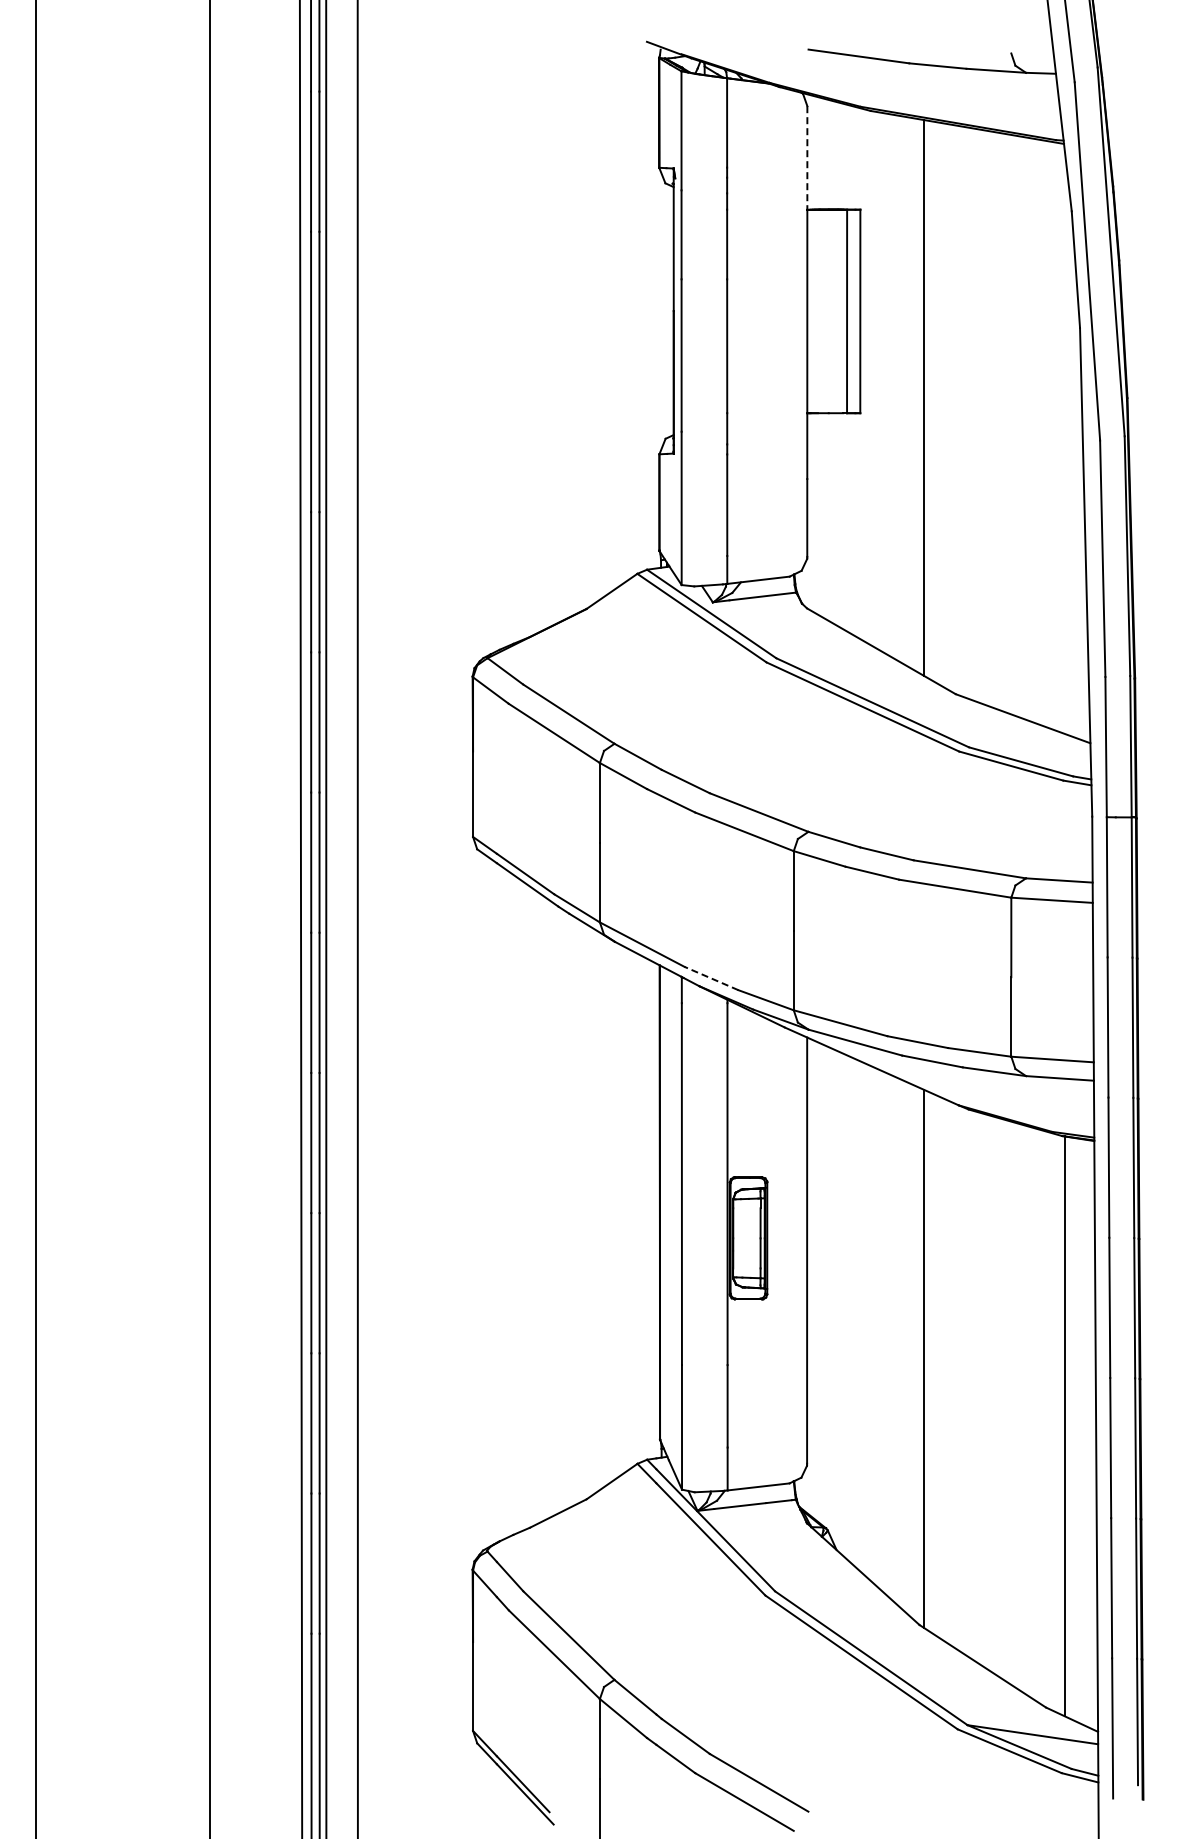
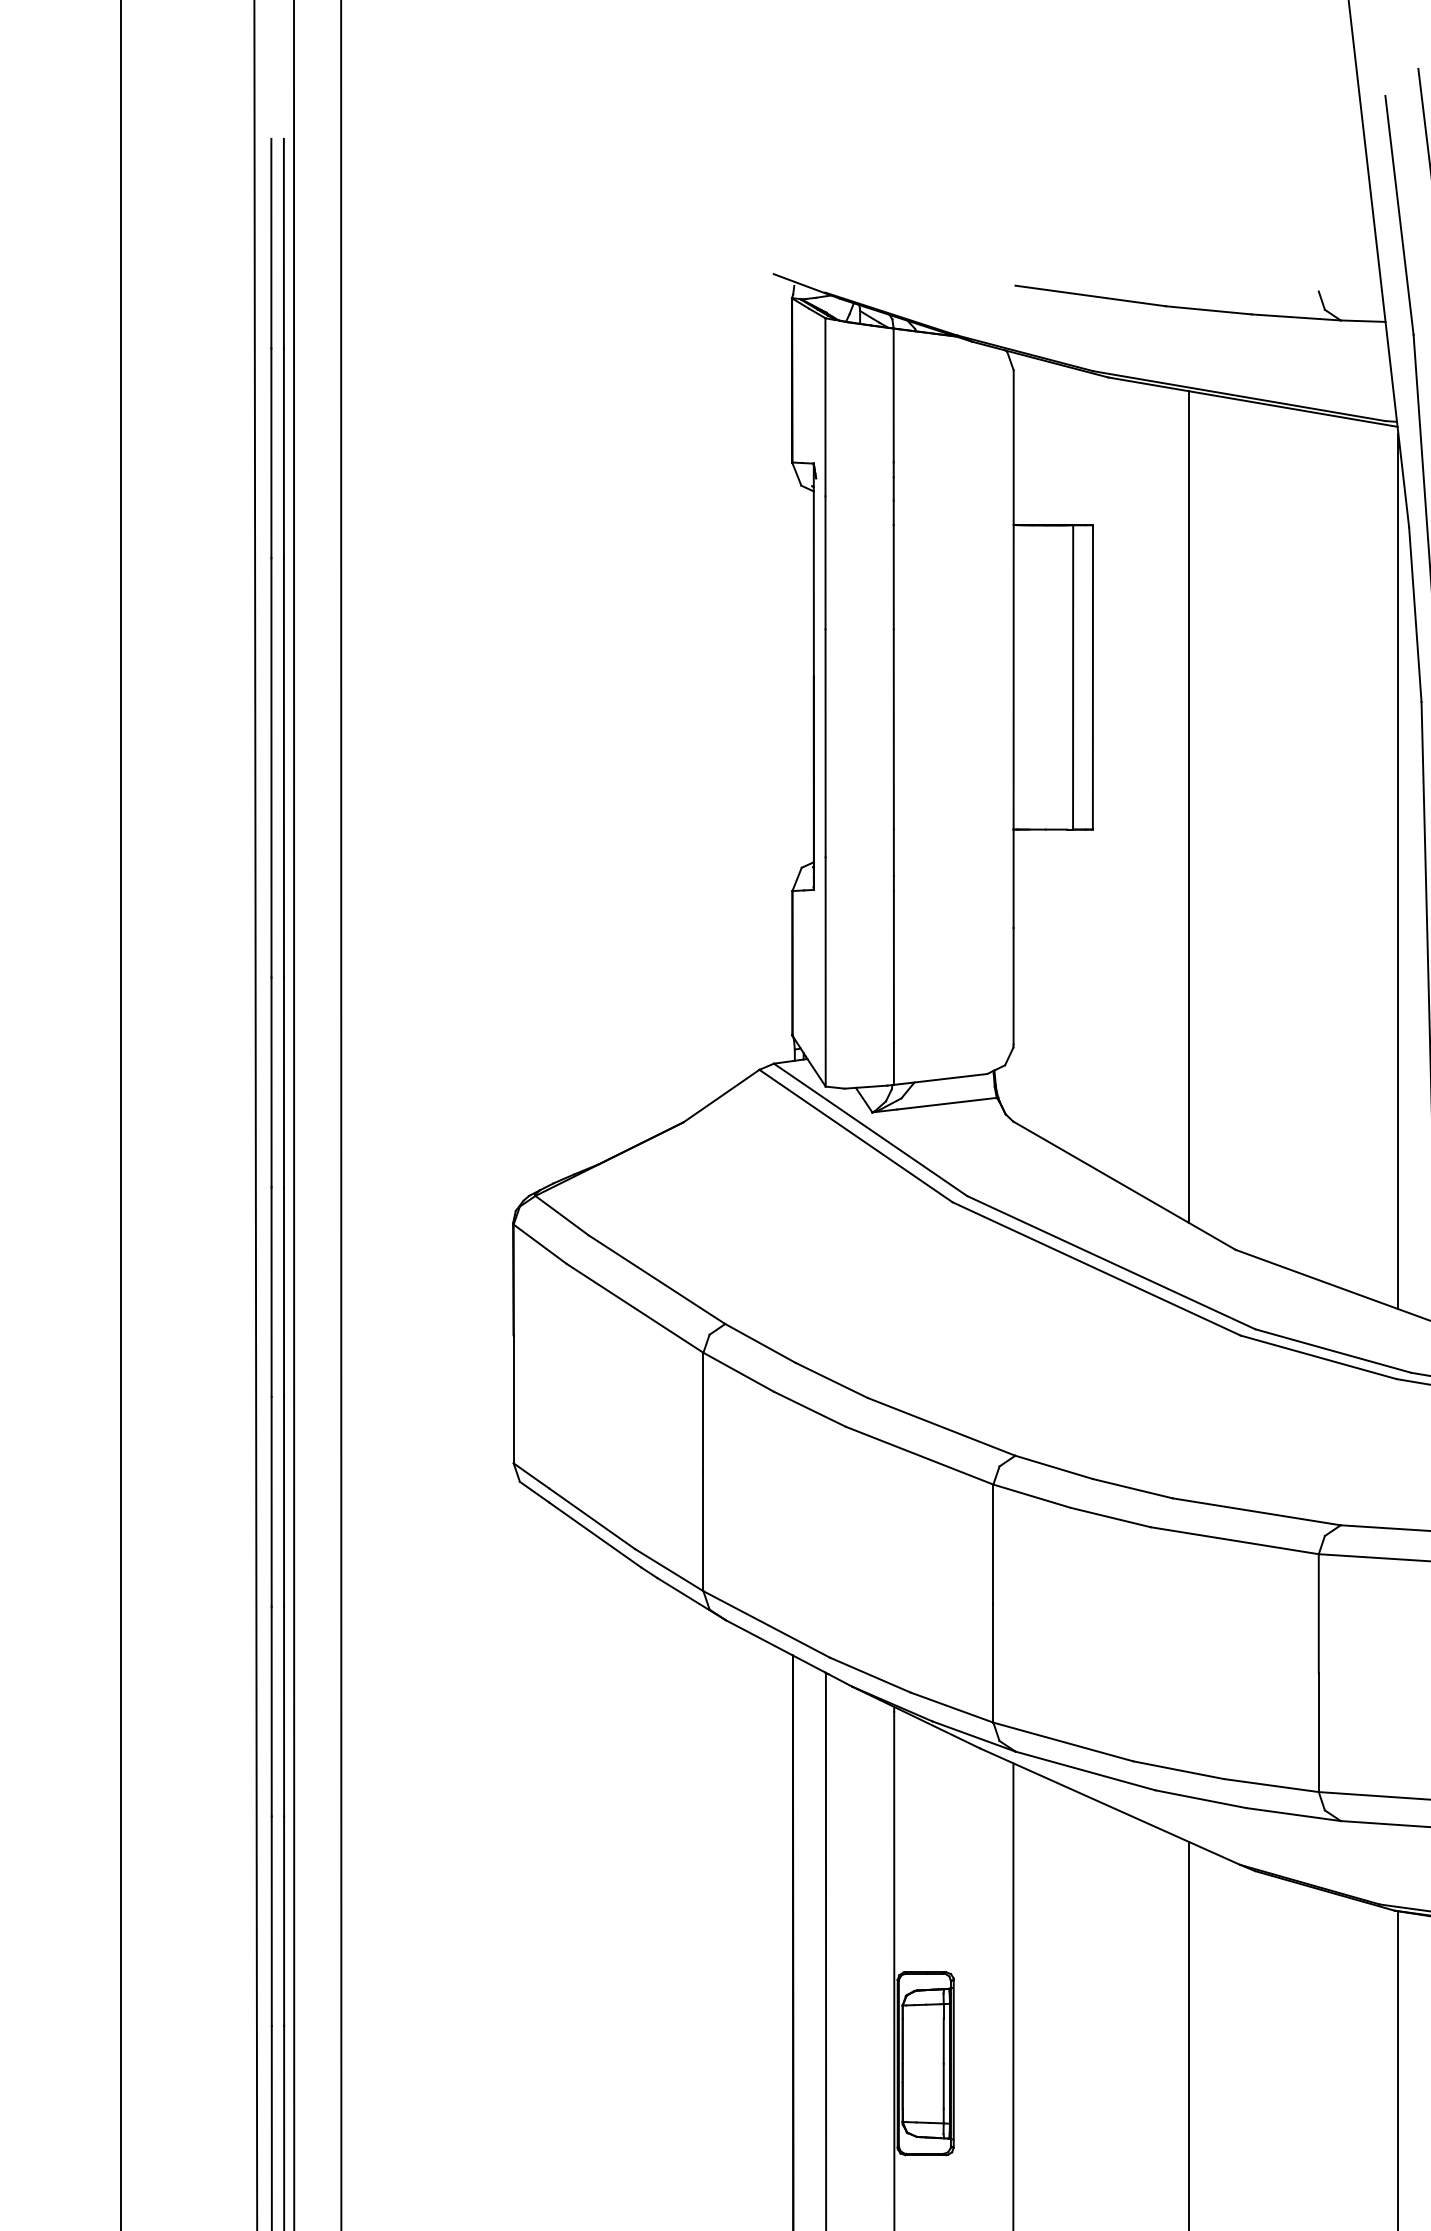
line: (807, 157) -> (1013, 447), dashed -> solid
line: (1064, 440) -> (1398, 870), added
line: (710, 978) -> (868, 1675), dashed -> solid

